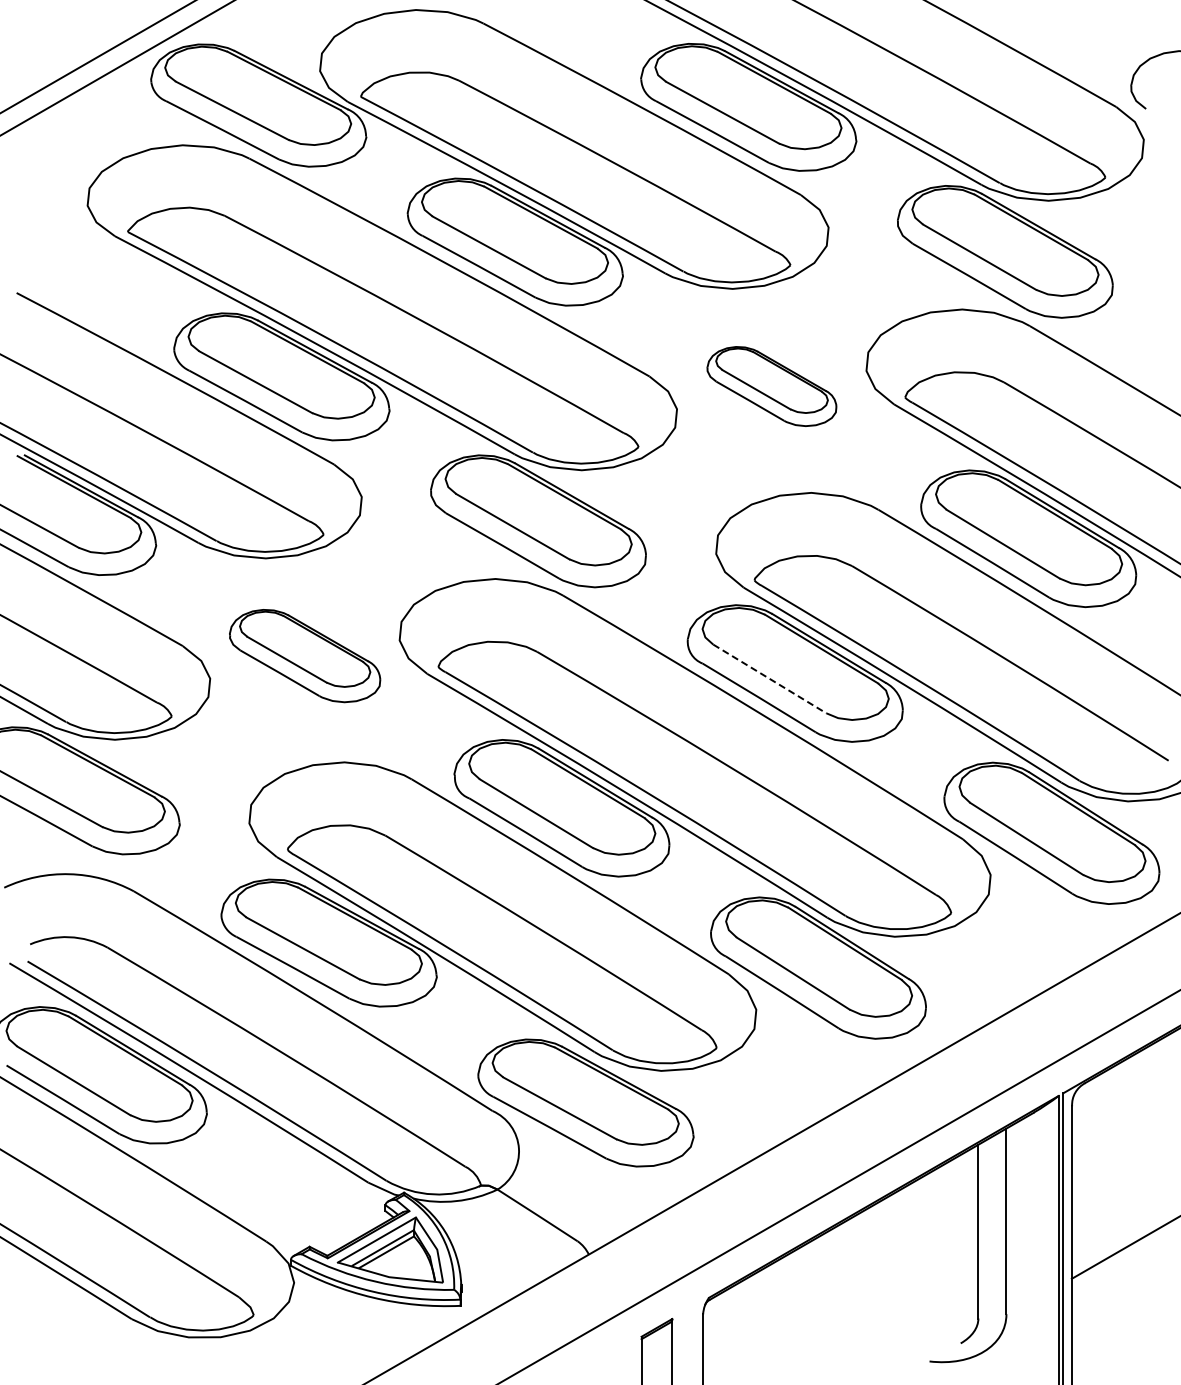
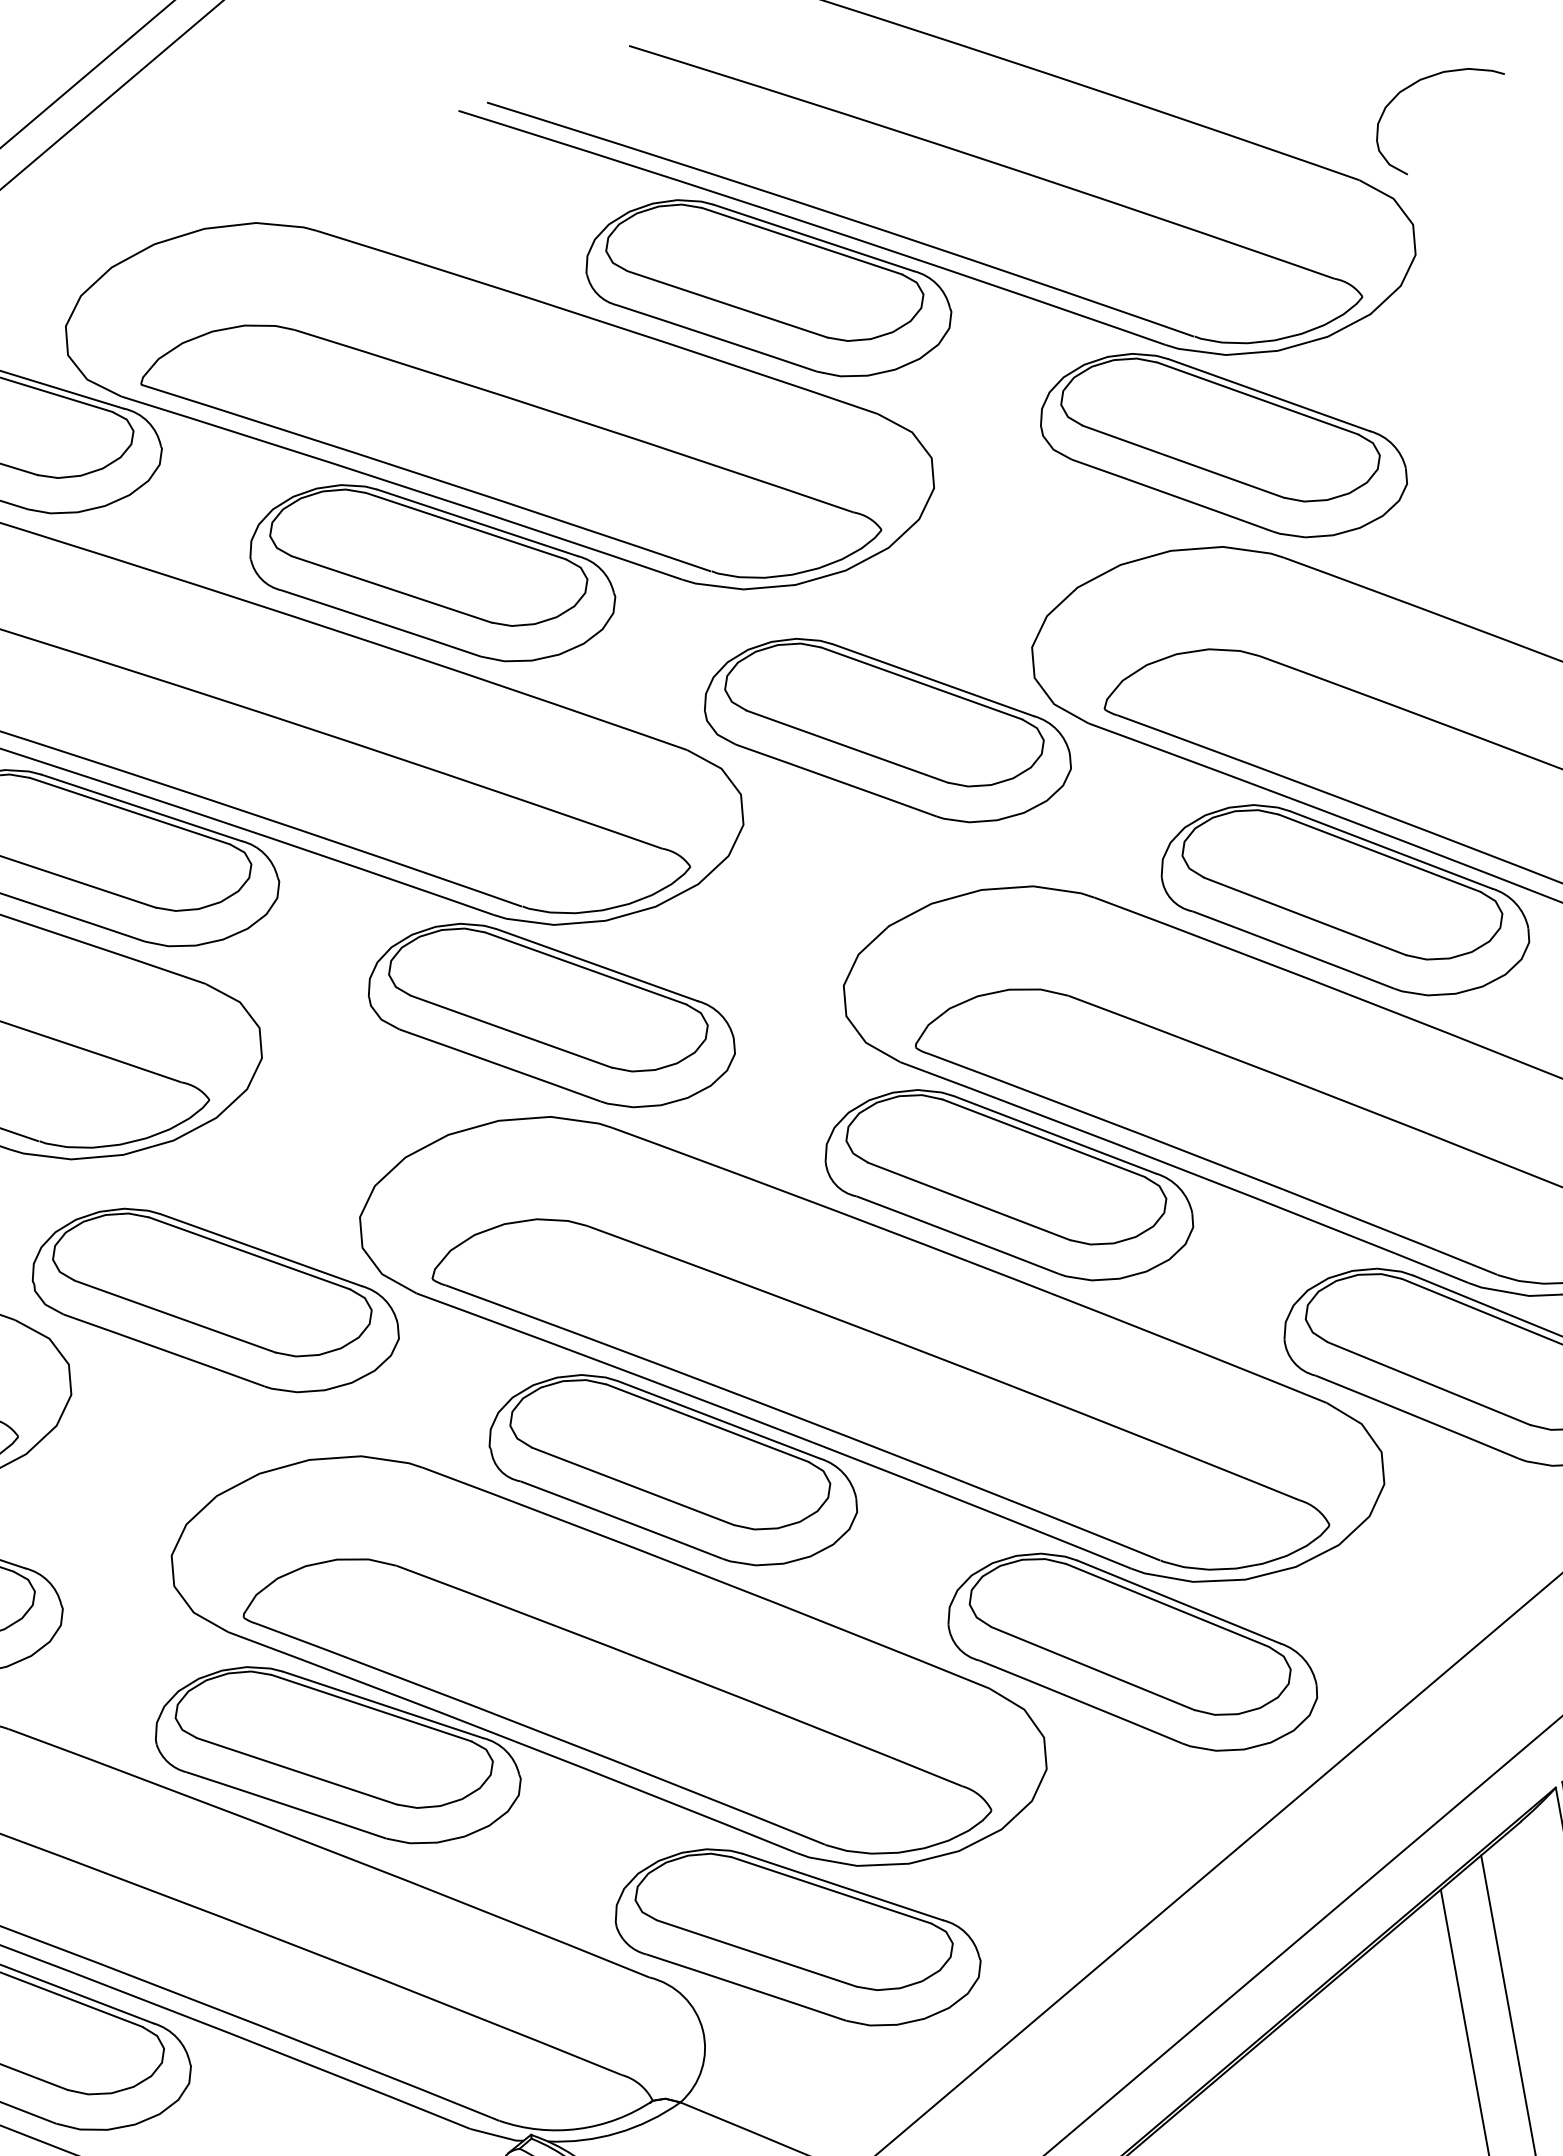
part: (771, 386) -> (886, 730), size x1.67
part: (304, 655) -> (213, 1299), size x1.43
line: (770, 679) -> (970, 1202), dashed -> solid

